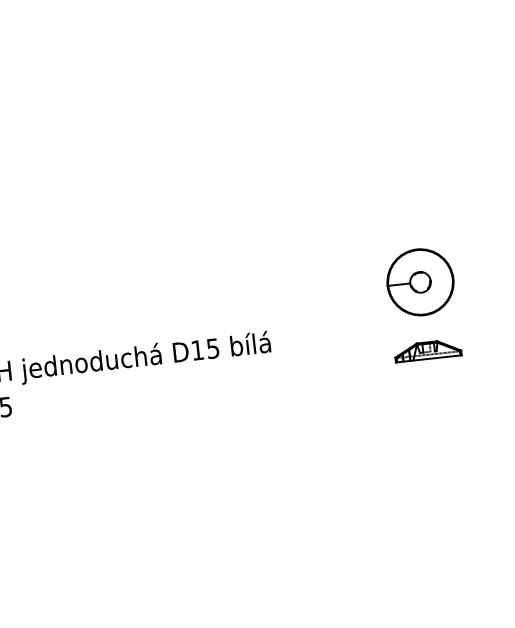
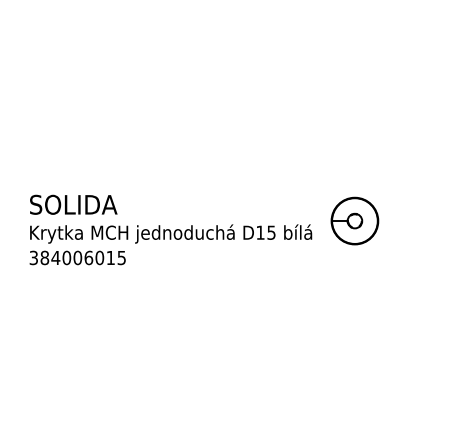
part: (419, 281) -> (354, 220), moved
part: (427, 350) -> (421, 250), removed

